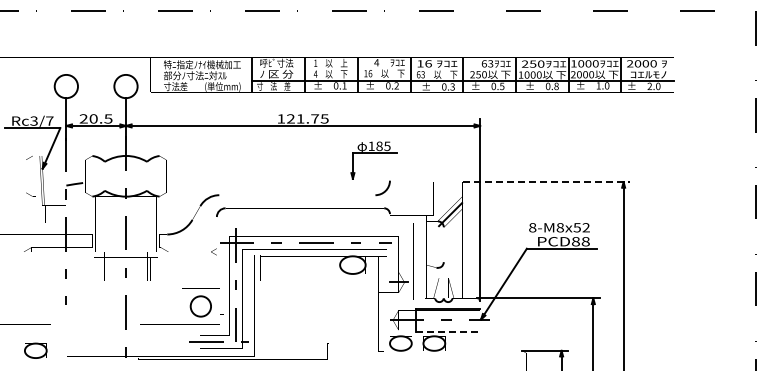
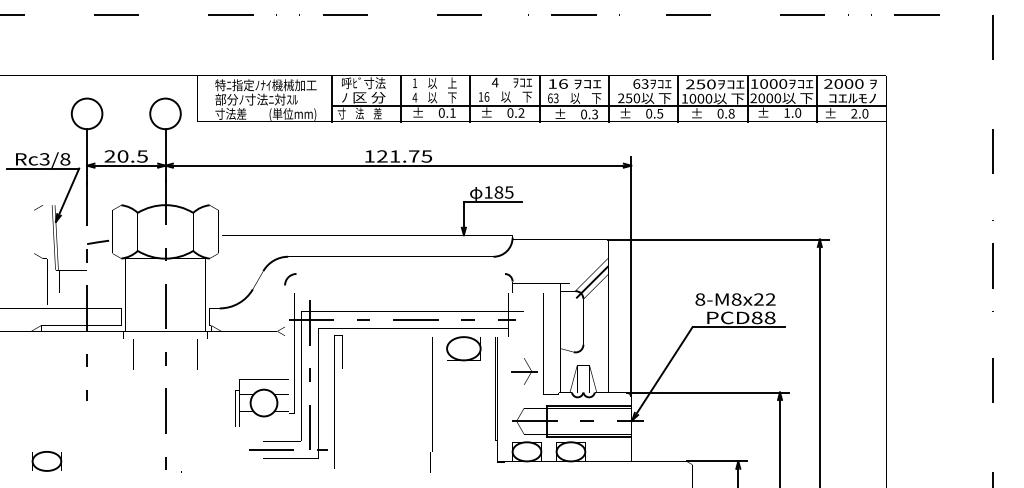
text: (49, 120) -> (64, 158), Rc3/7 -> Rc3/8
line: (546, 182) -> (718, 240), dashed -> solid
text: (576, 227) -> (757, 299), 8-M8x52 -> 8-M8x22
line: (448, 331) -> (589, 435), dashed -> solid

